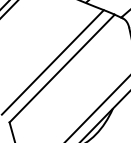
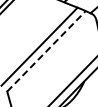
line: (62, 67) -> (46, 50), solid -> dashed

